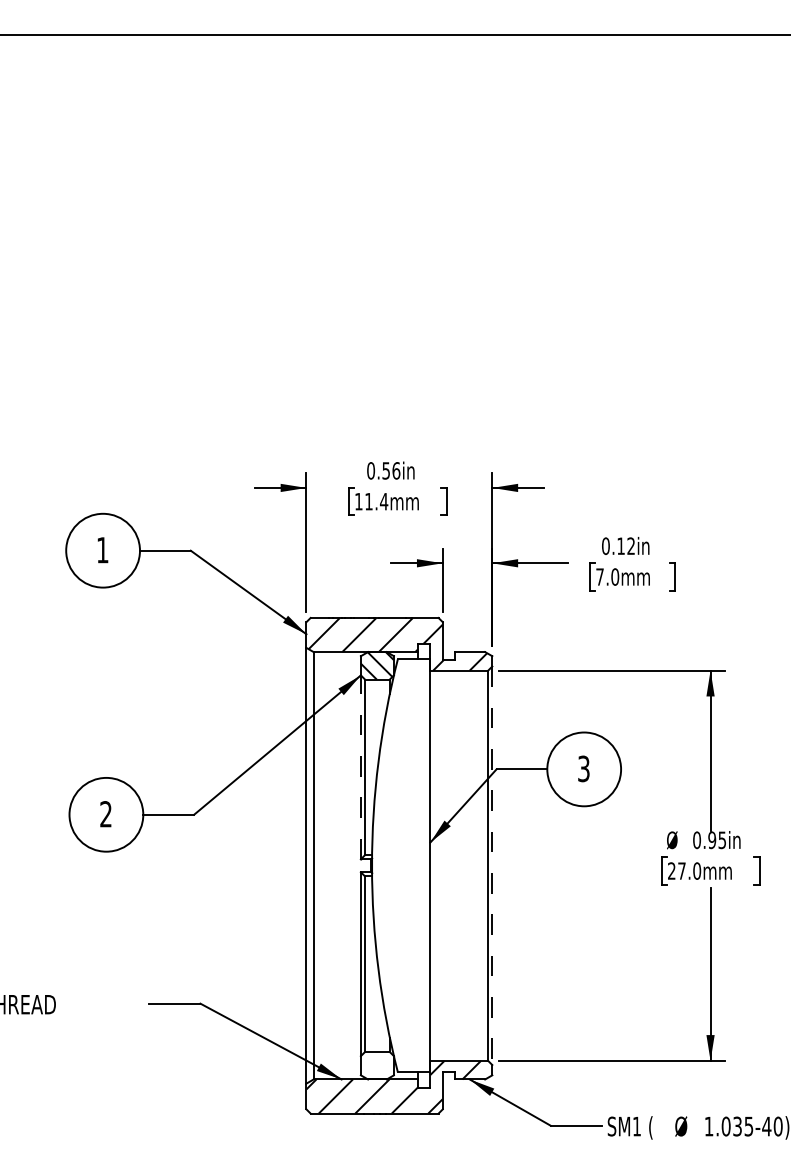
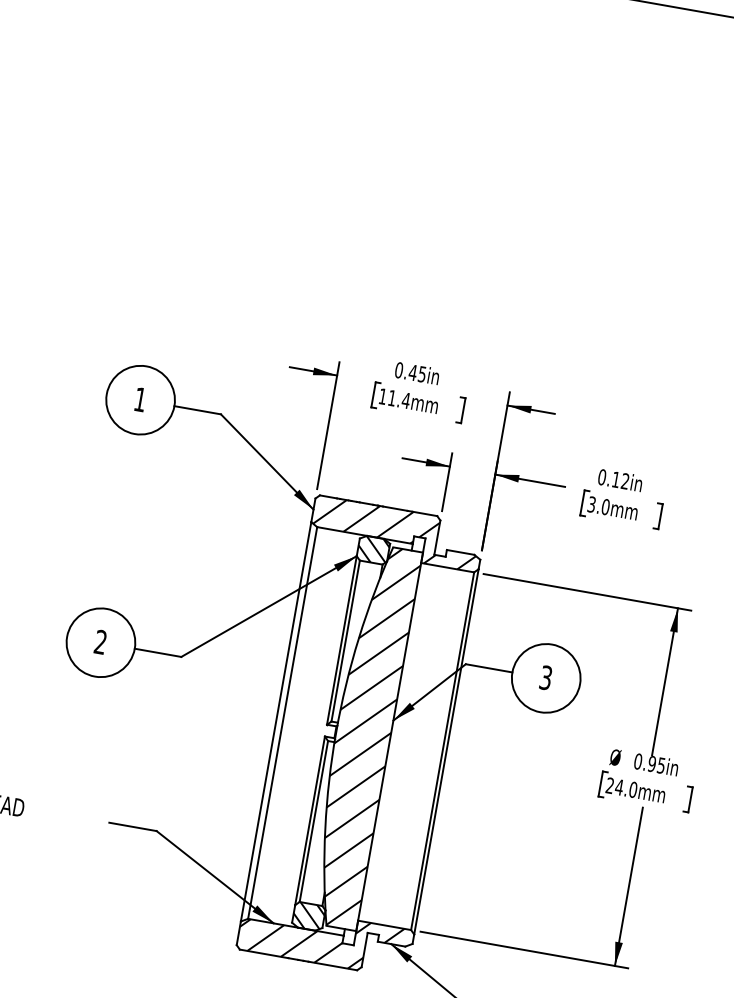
text: (391, 470) -> (417, 373), 0.56in -> 0.45in
text: (599, 576) -> (591, 504), 7.0mm -> 3.0mm
line: (360, 767) -> (341, 640), dashed -> solid
hatch: (401, 865) -> (363, 736), added
line: (492, 866) -> (446, 752), dashed -> solid
text: (681, 870) -> (619, 786), 27.0mm -> 24.0mm
hatch: (376, 1065) -> (308, 916), added

